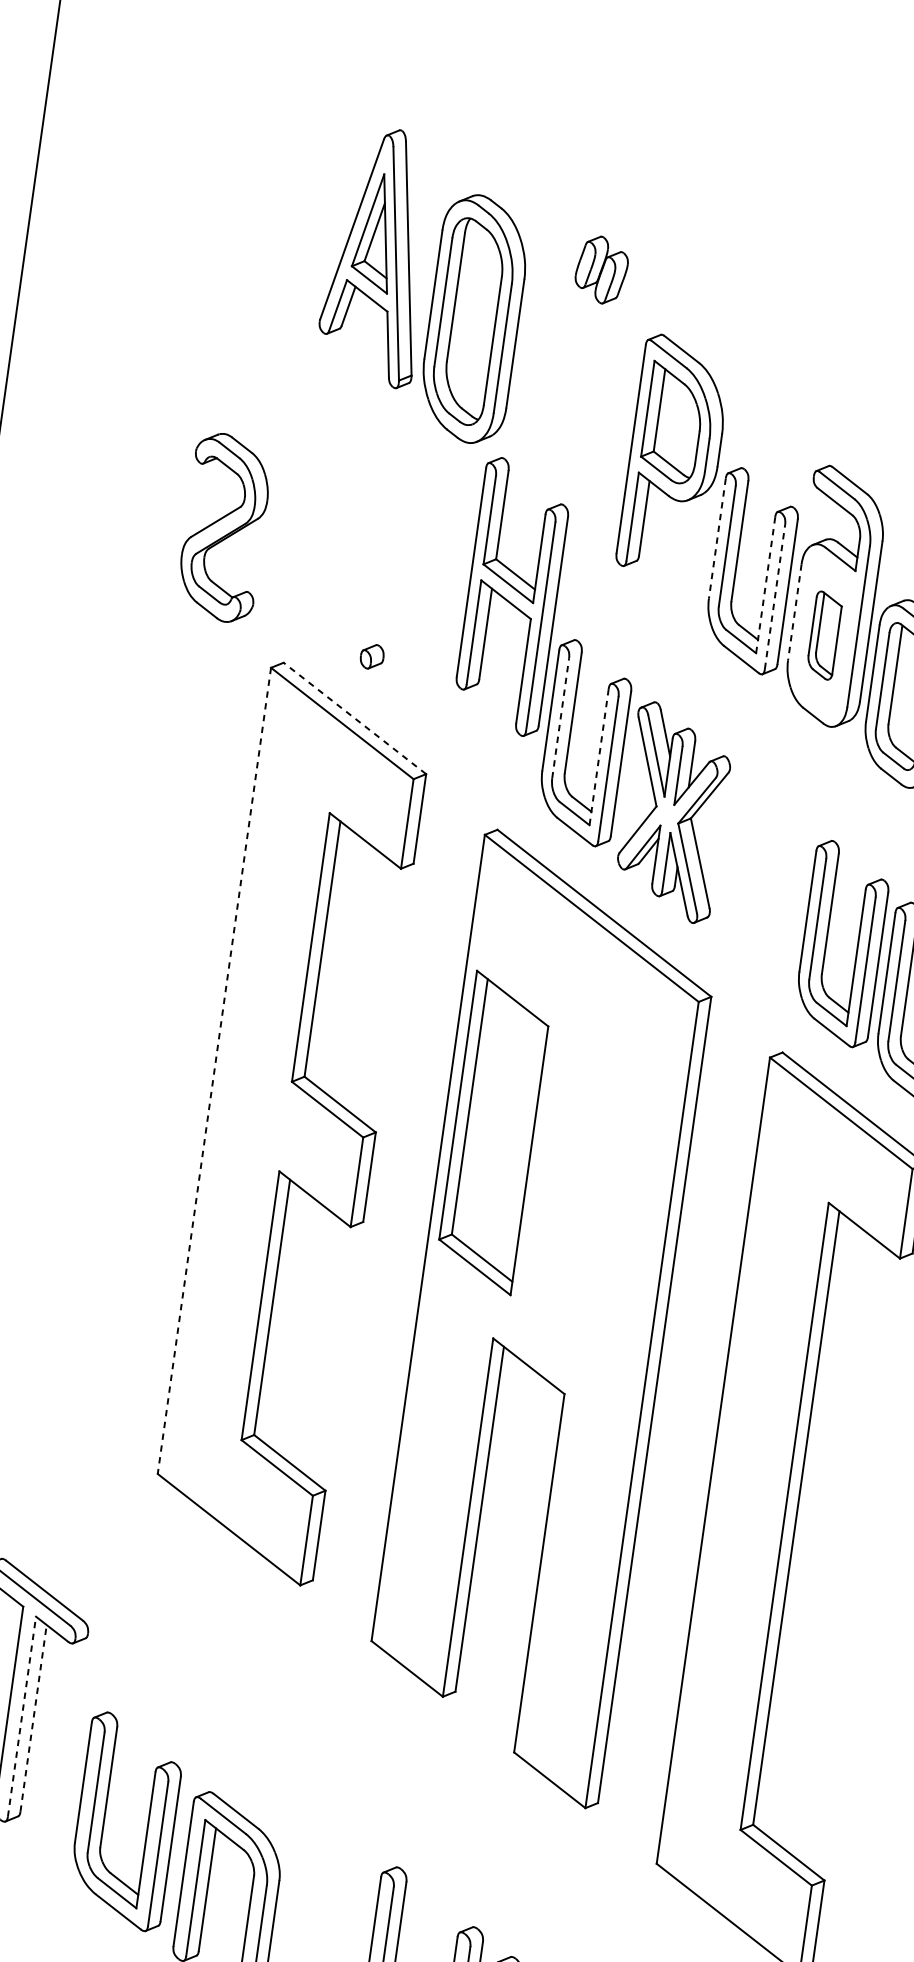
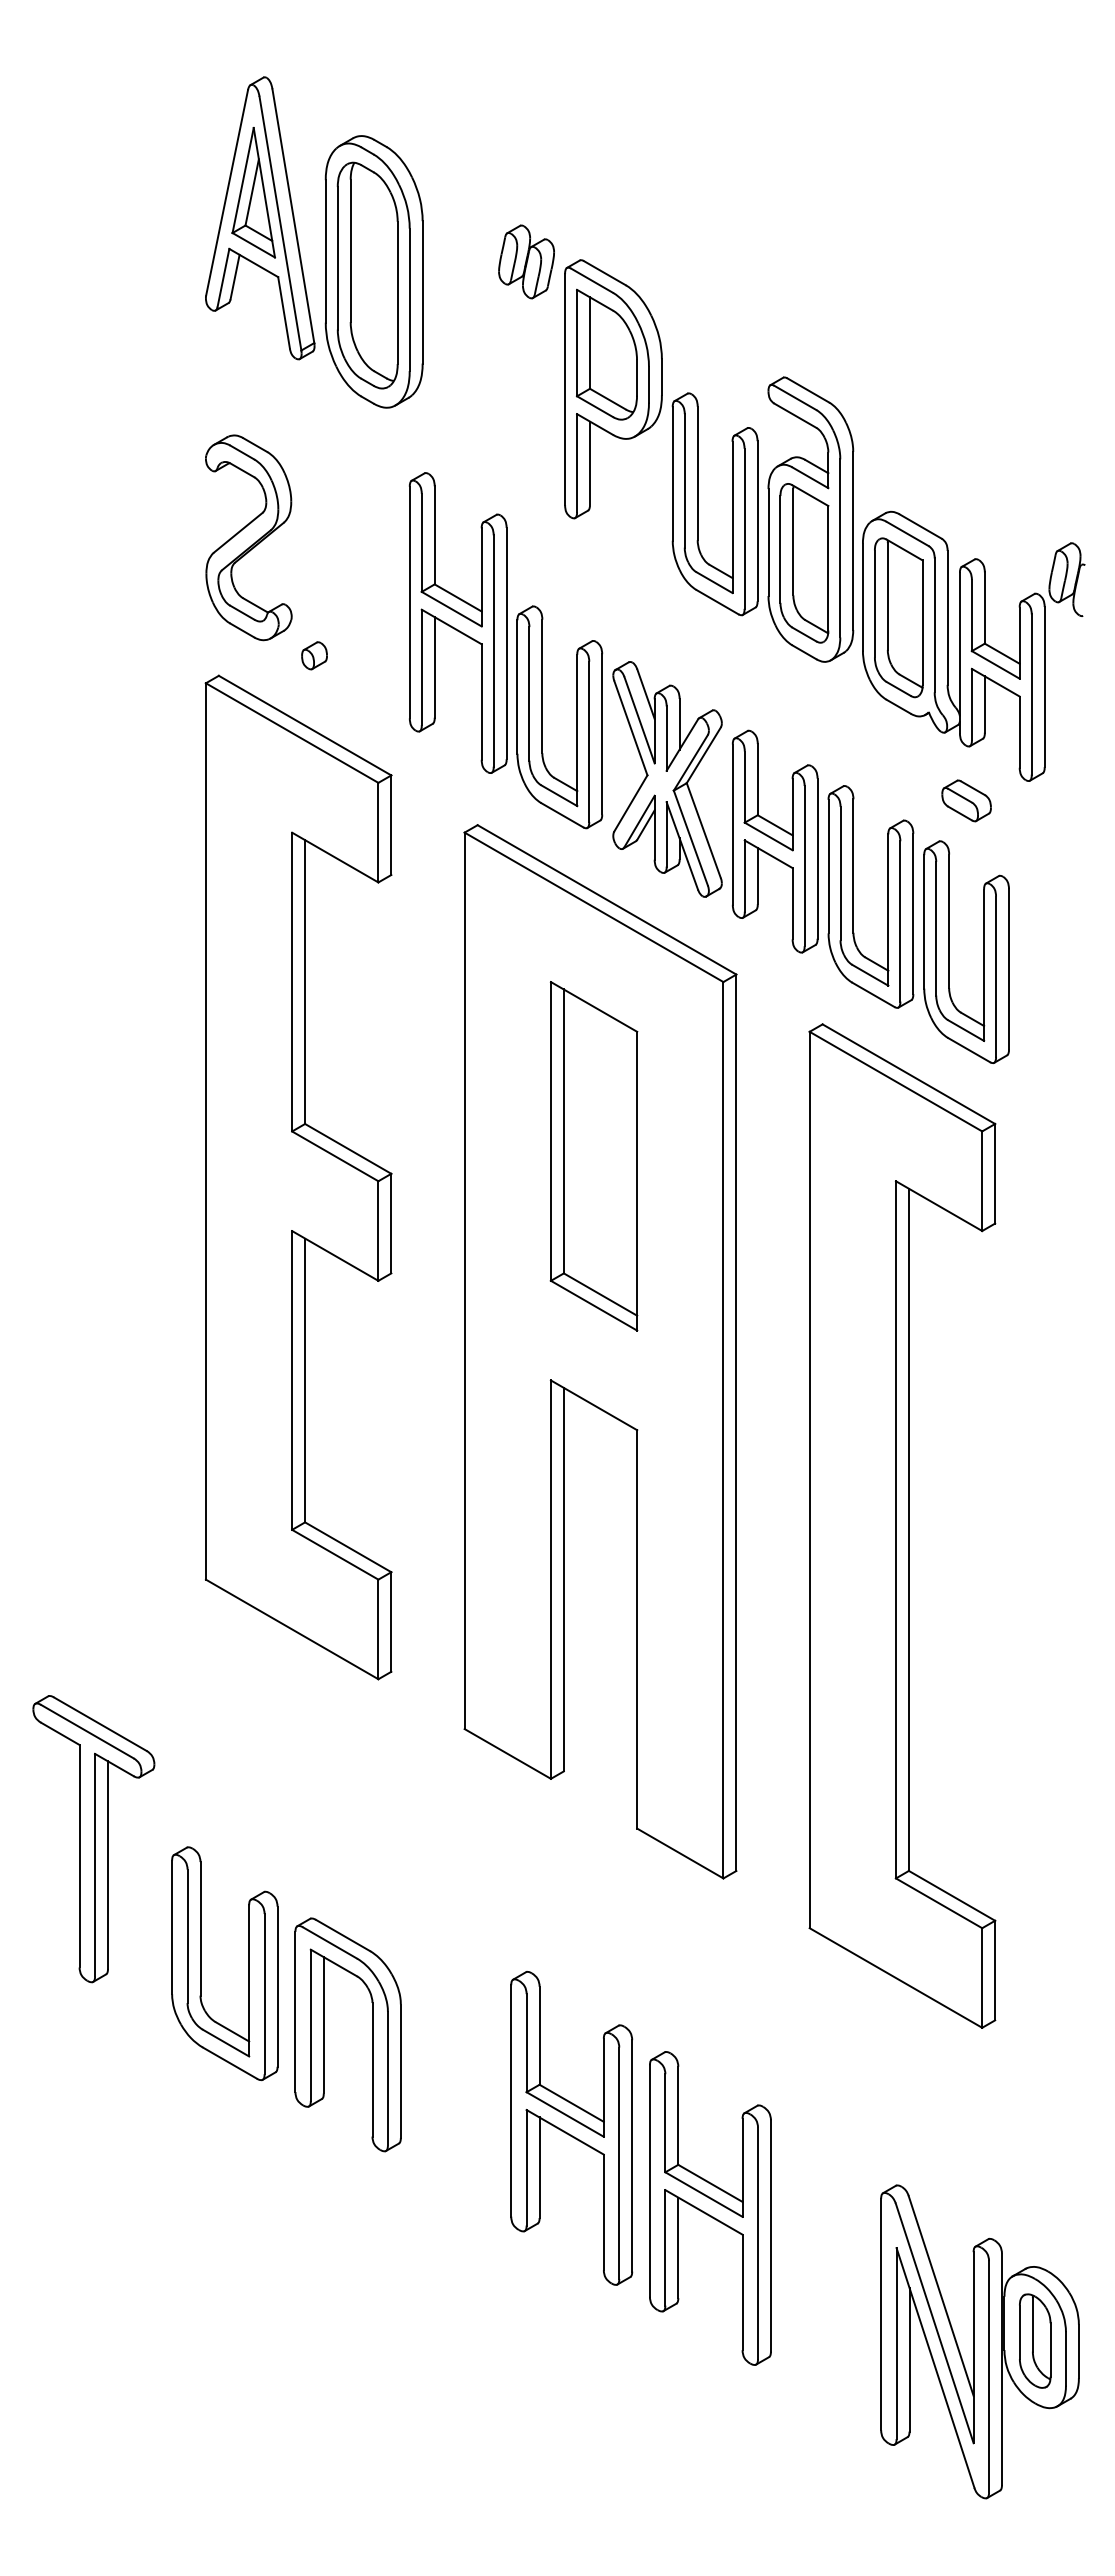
part: (601, 269) -> (526, 261), moved
part: (224, 527) -> (248, 537), moved
line: (717, 538) -> (672, 473), dashed -> solid
line: (765, 585) -> (732, 517), dashed -> solid
part: (511, 596) -> (457, 622), moved
line: (775, 596) -> (744, 528), dashed -> solid
line: (794, 613) -> (768, 543), dashed -> solid
part: (824, 635) -> (804, 563), size x1.67
line: (560, 717) -> (529, 693), dashed -> solid
line: (355, 718) -> (305, 725), dashed -> solid
line: (599, 757) -> (577, 730), dashed -> solid
part: (763, 882) -> (775, 841), added
line: (214, 1070) -> (205, 1131), dashed -> solid
part: (493, 1133) -> (593, 1156), moved
line: (22, 1716) -> (95, 1864), dashed -> solid
line: (33, 1718) -> (107, 1865), dashed -> solid

